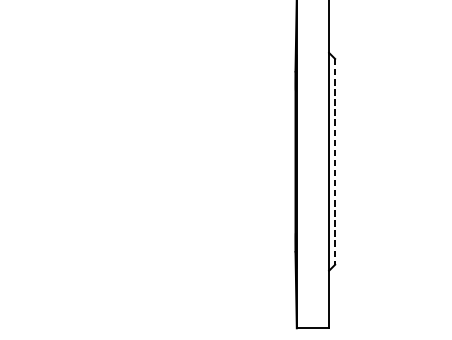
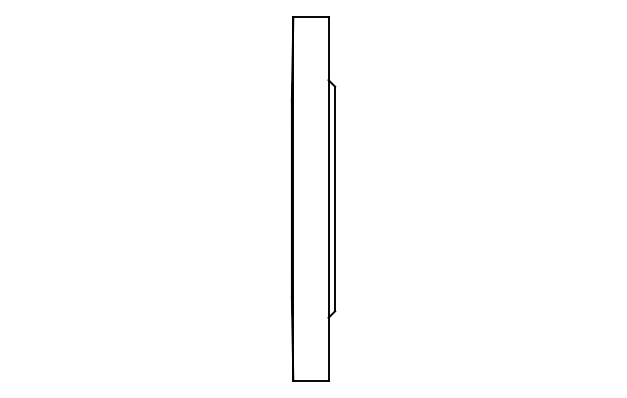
line: (335, 162) -> (335, 199), dashed -> solid

